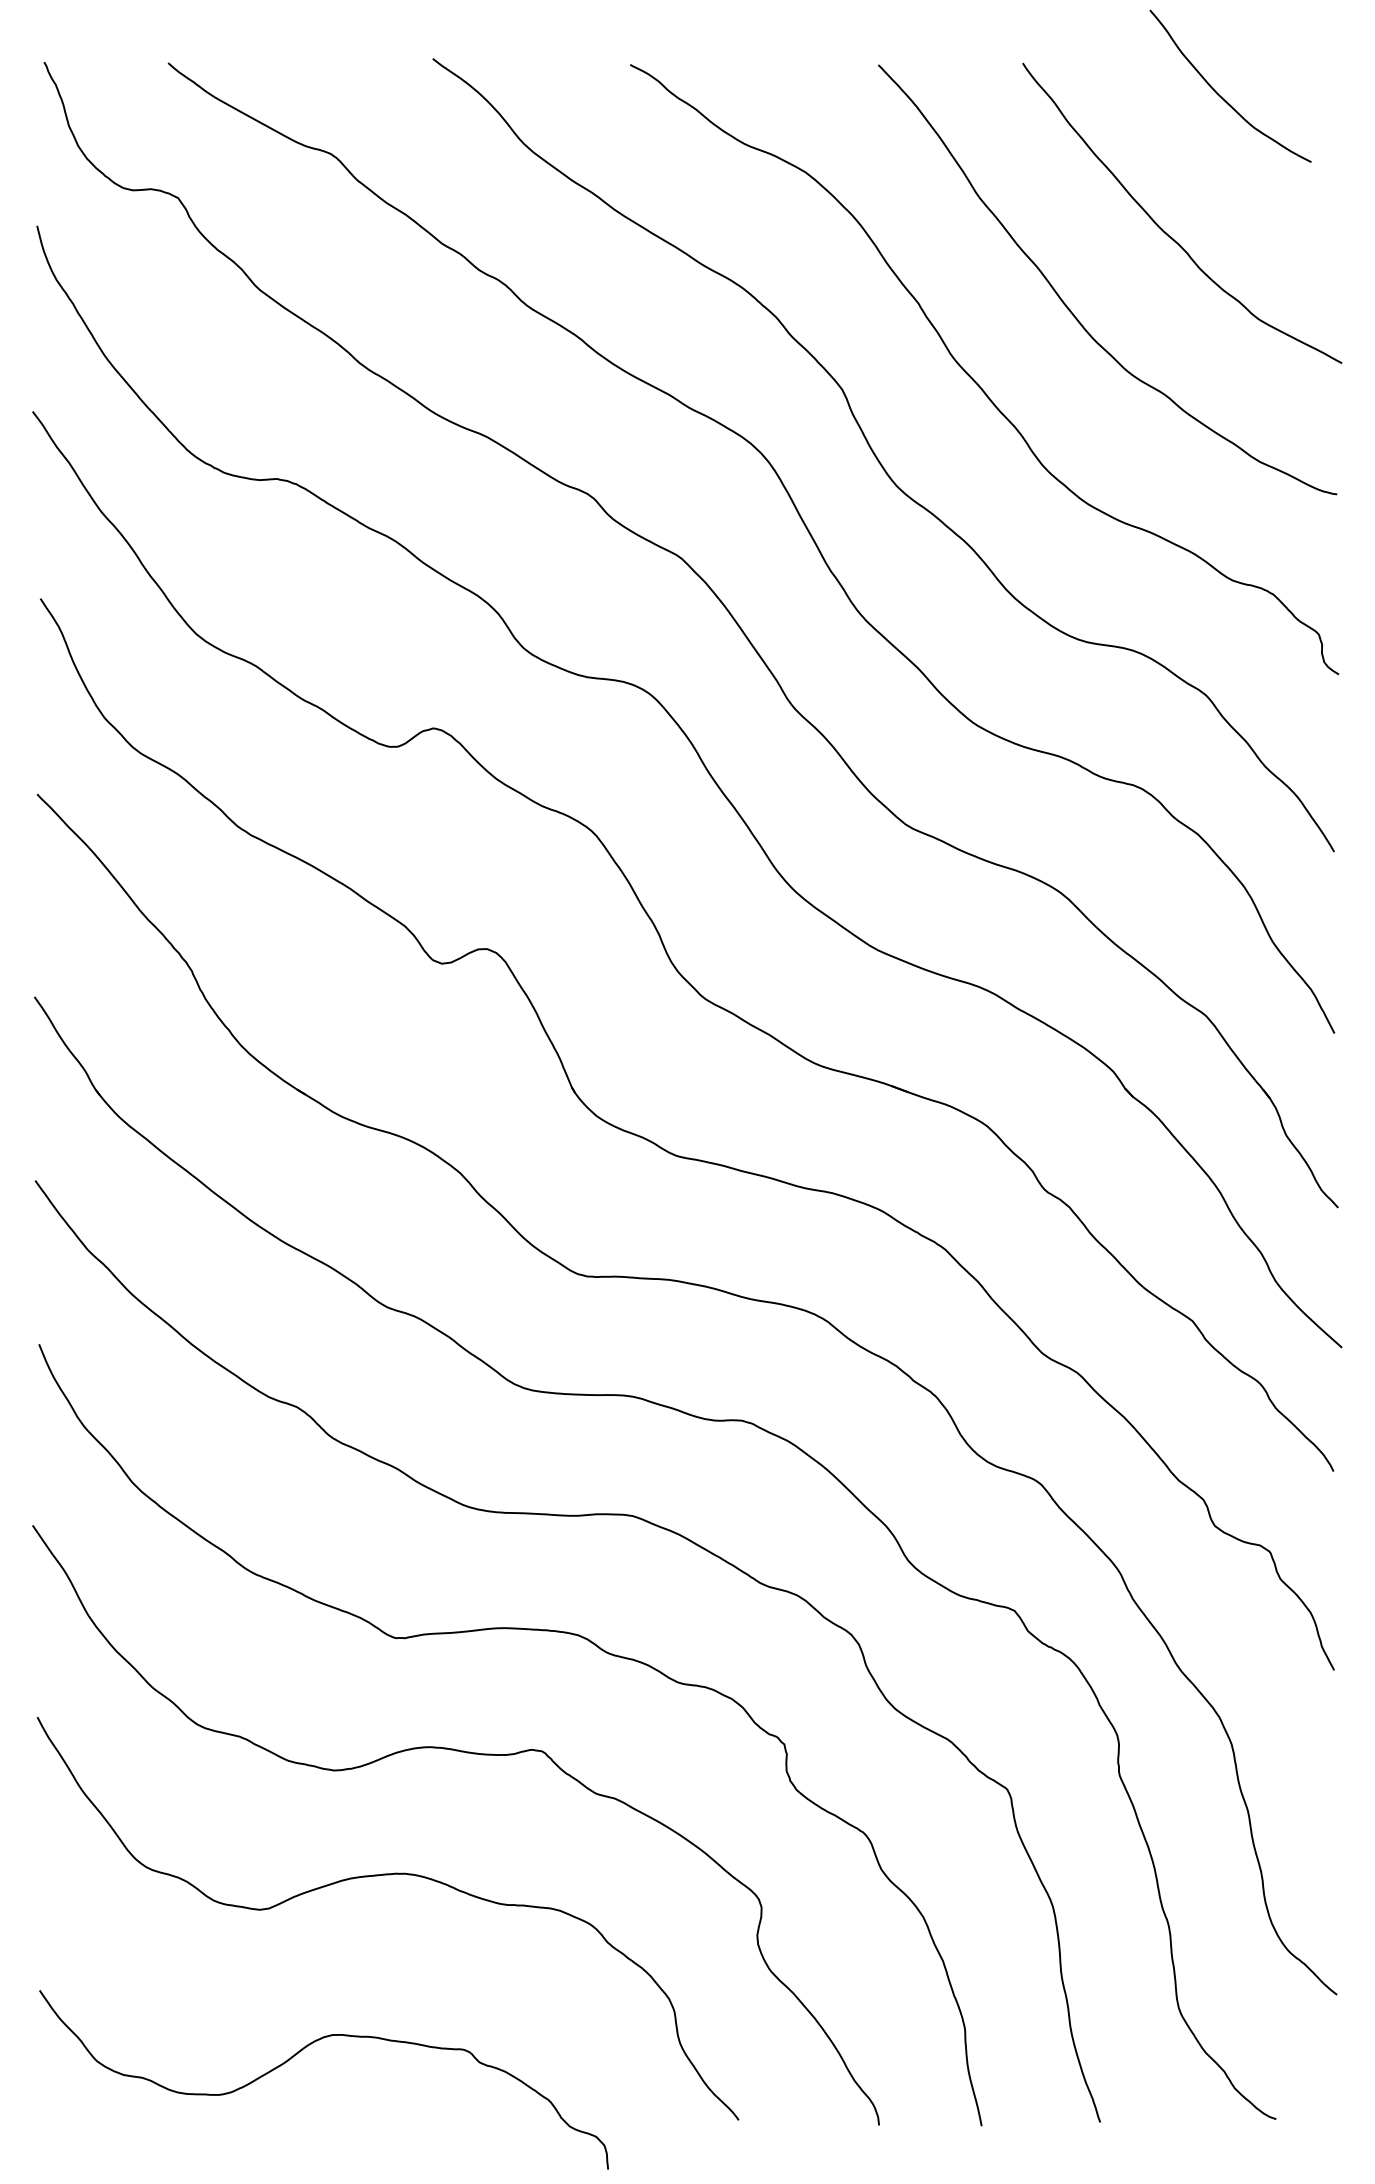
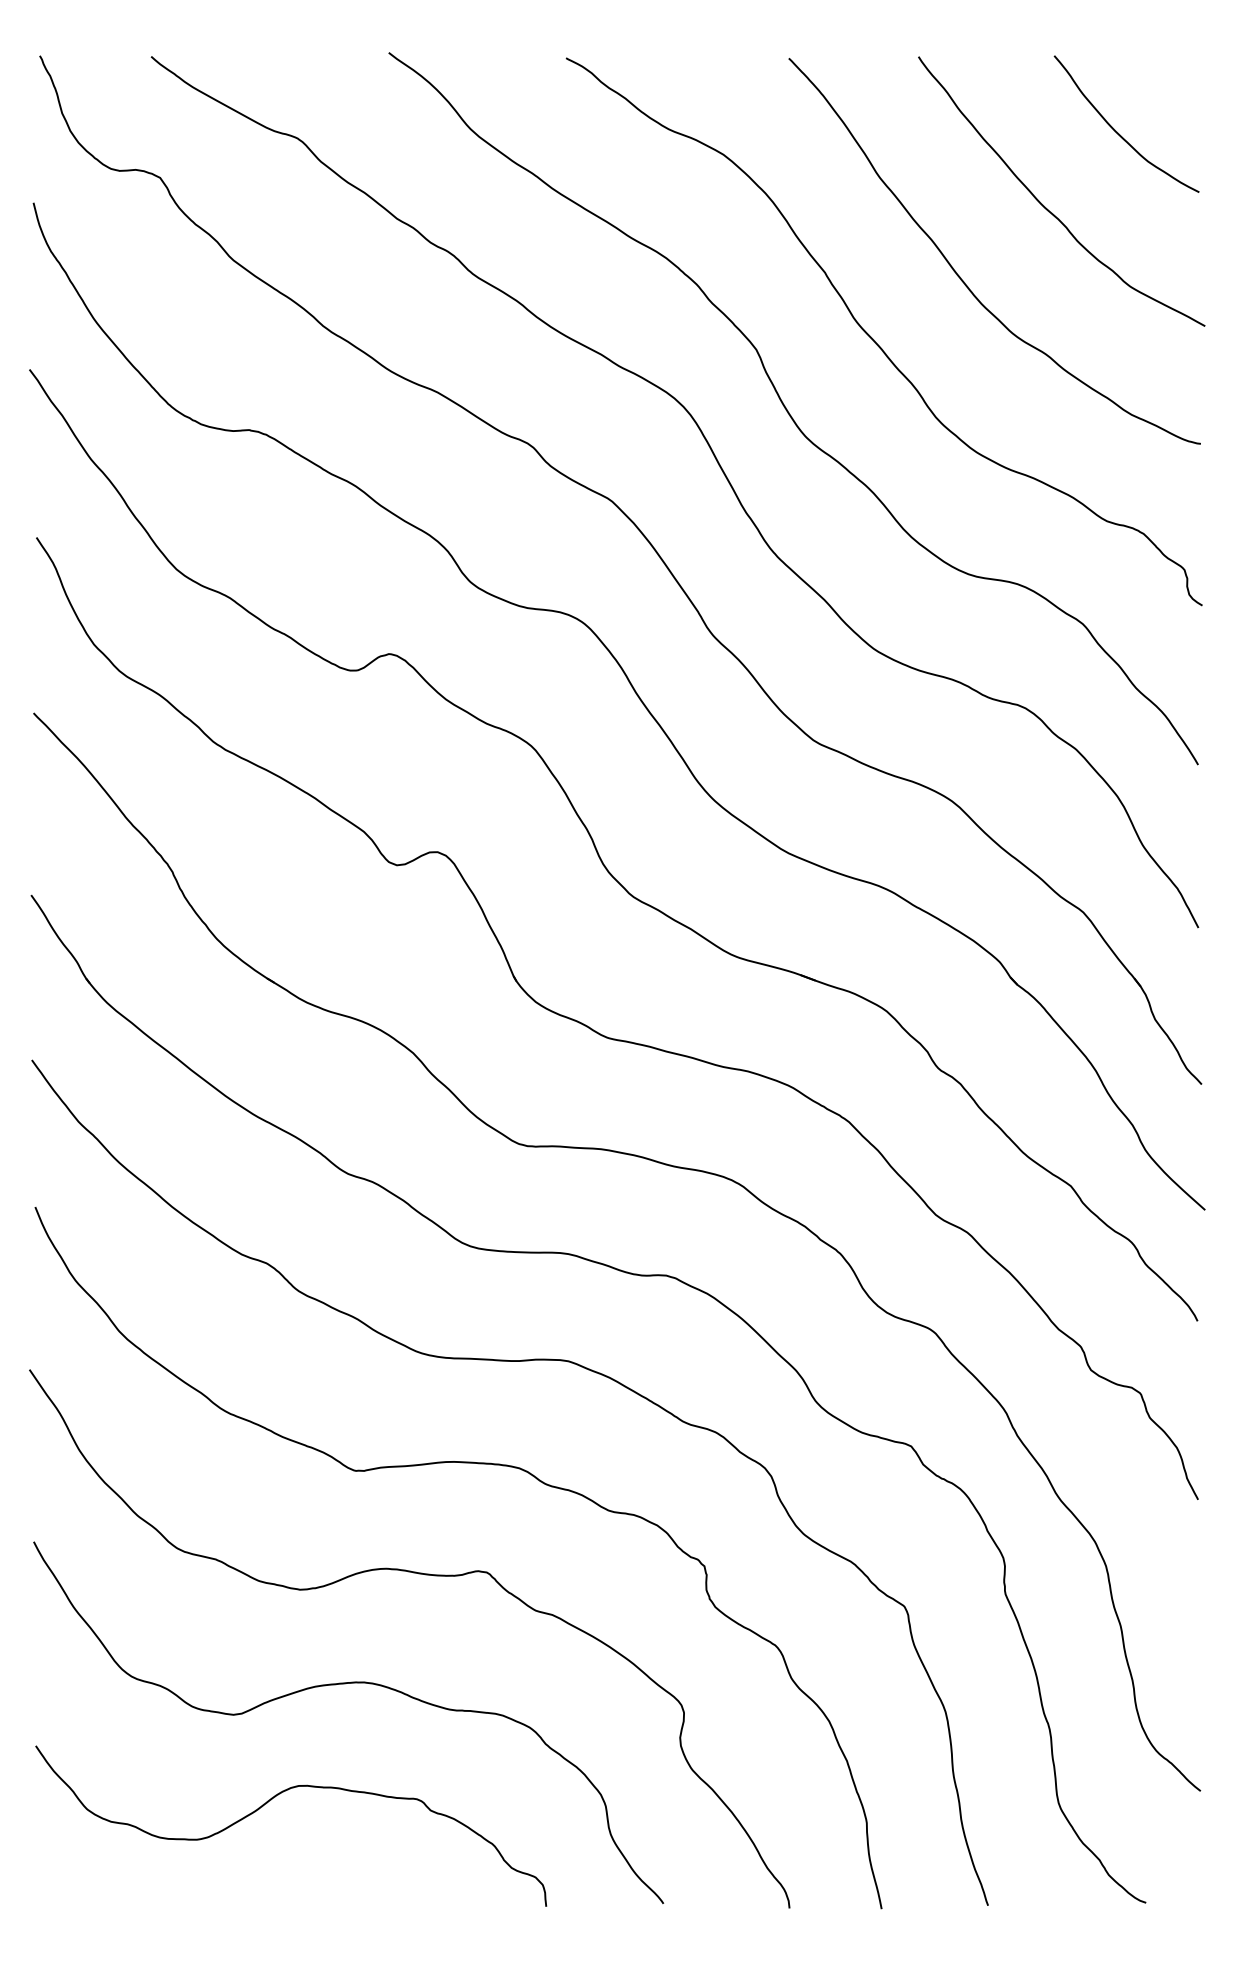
curve: (1220, 95) -> (1117, 132), moved
curve: (301, 2051) -> (270, 1800), moved

